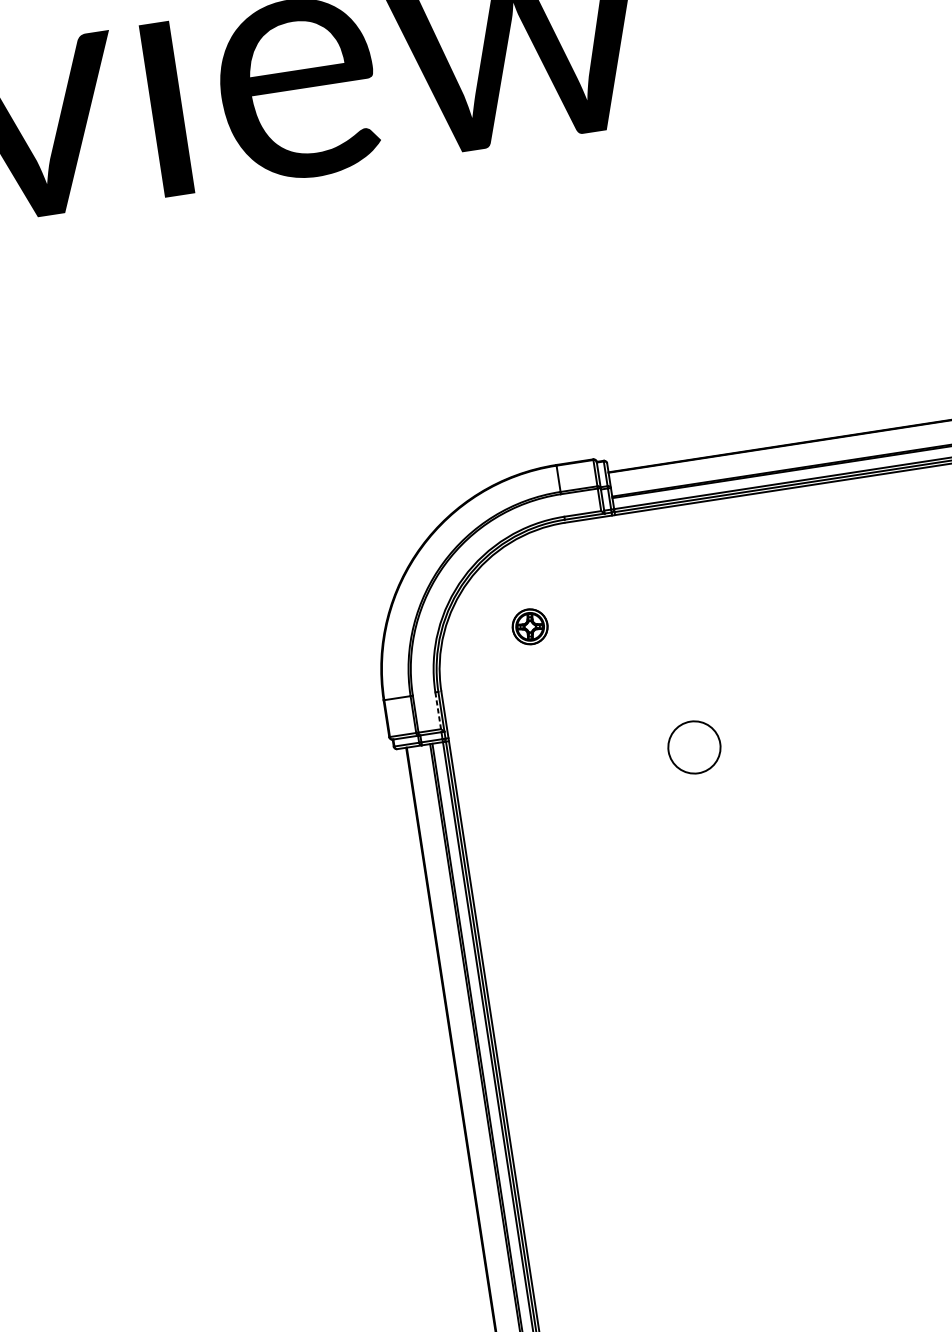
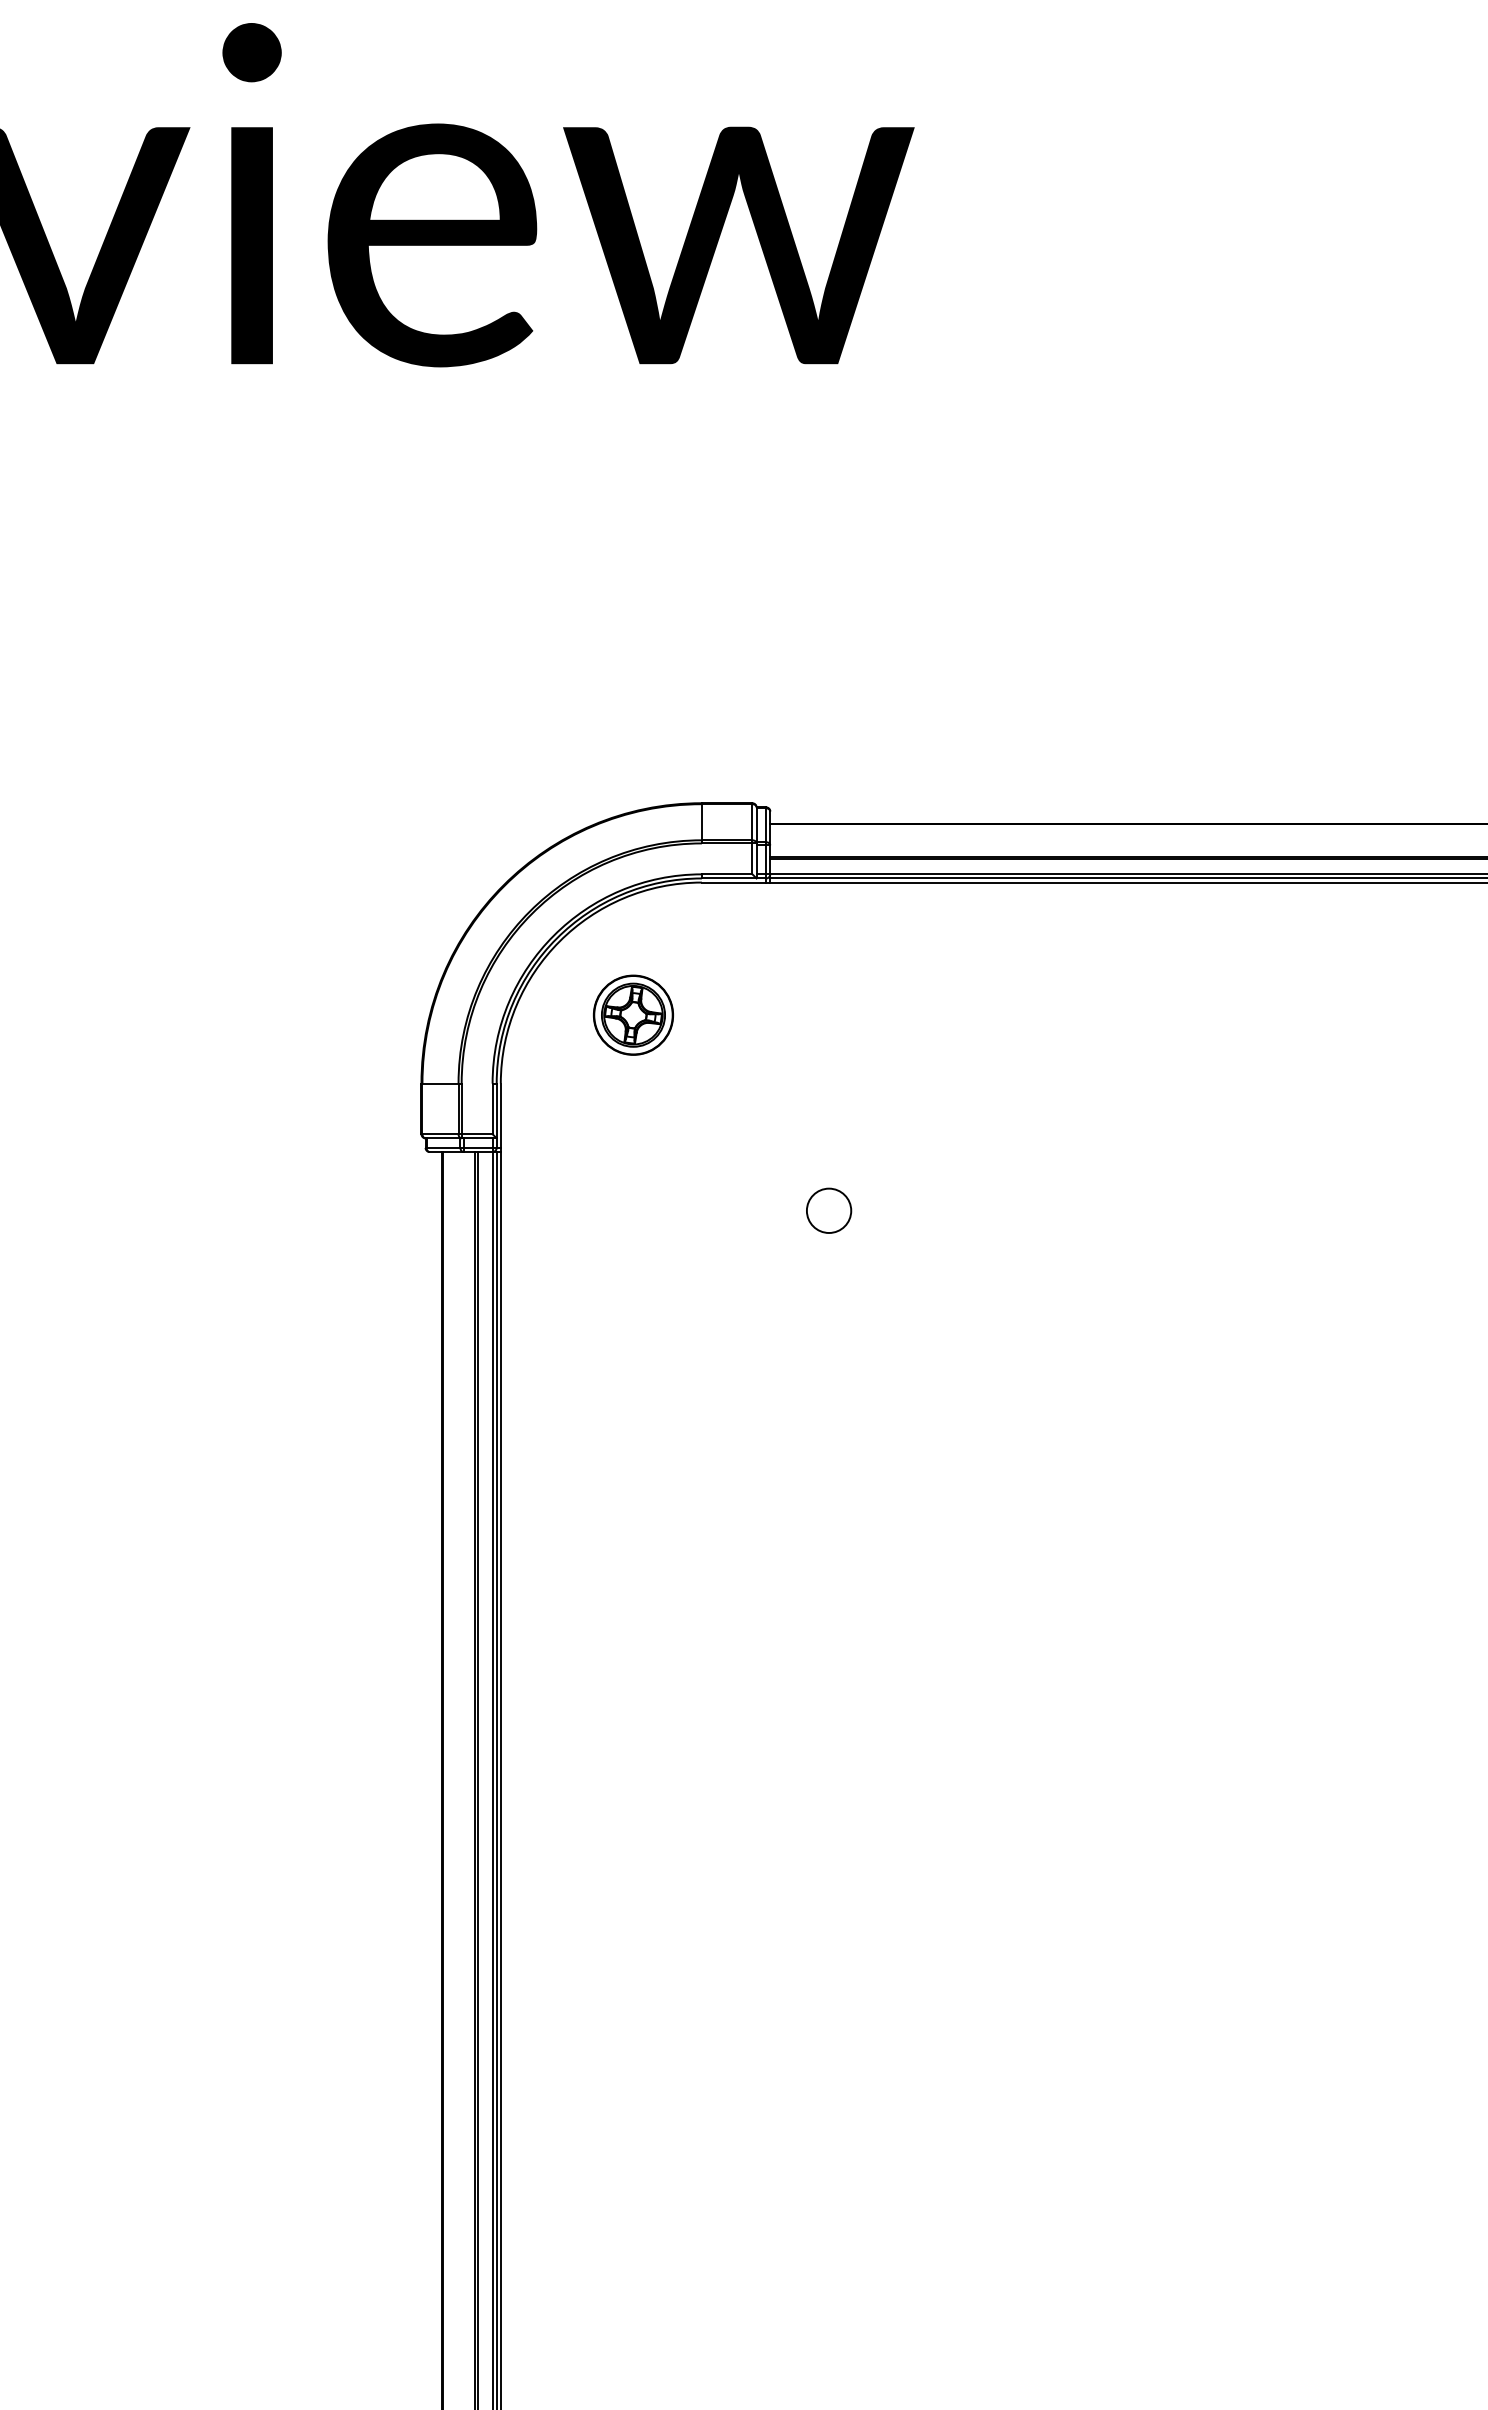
part: (529, 626) -> (632, 1014), size x1.67
line: (438, 711) -> (492, 1109), dashed -> solid
circle: (693, 747) -> (828, 1210), size x0.62

